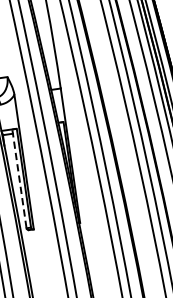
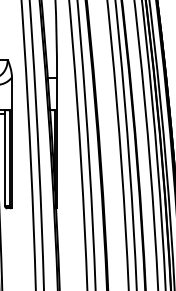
line: (19, 179) -> (5, 158), dashed -> solid

